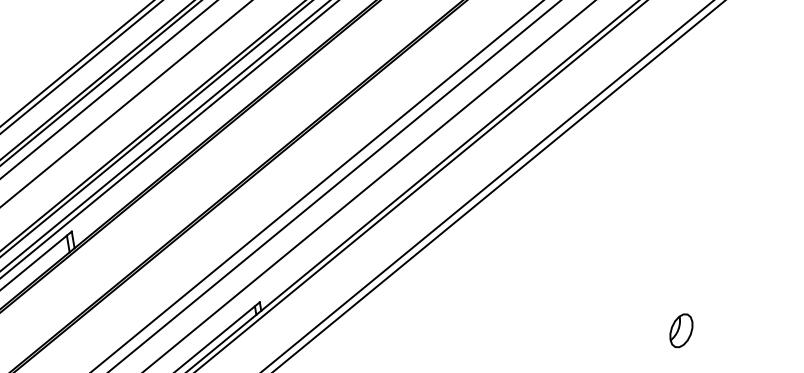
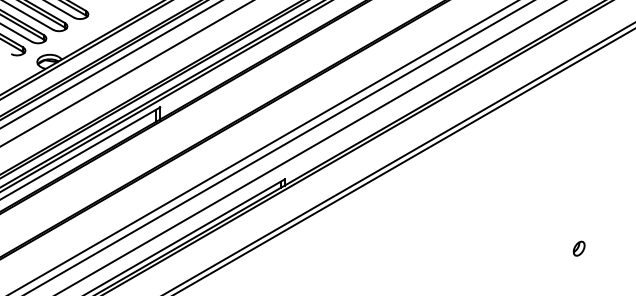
part: (680, 330) -> (578, 248), size x0.62

